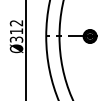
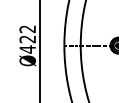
text: (16, 35) -> (27, 44), Ø312 -> Ø422

